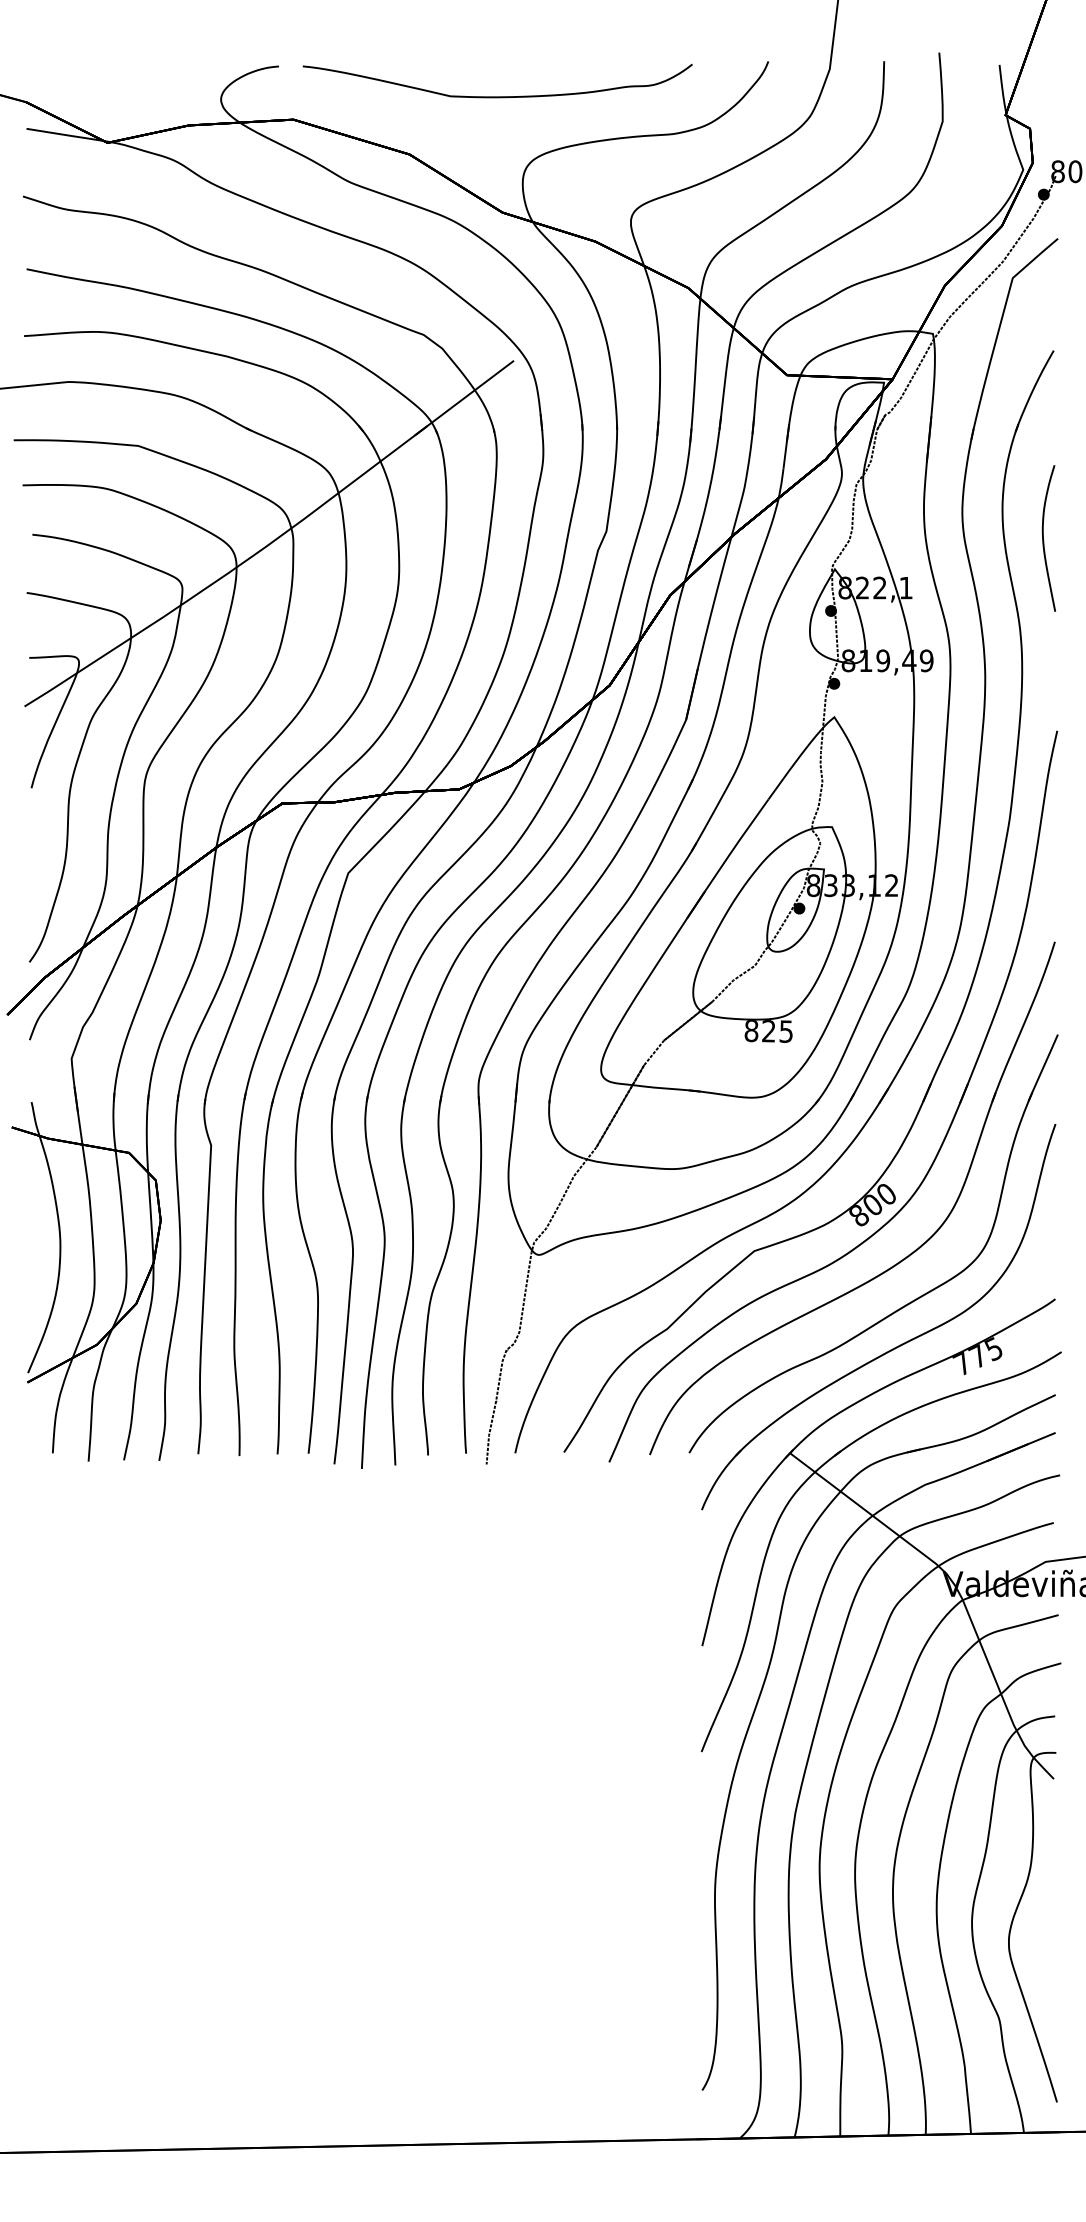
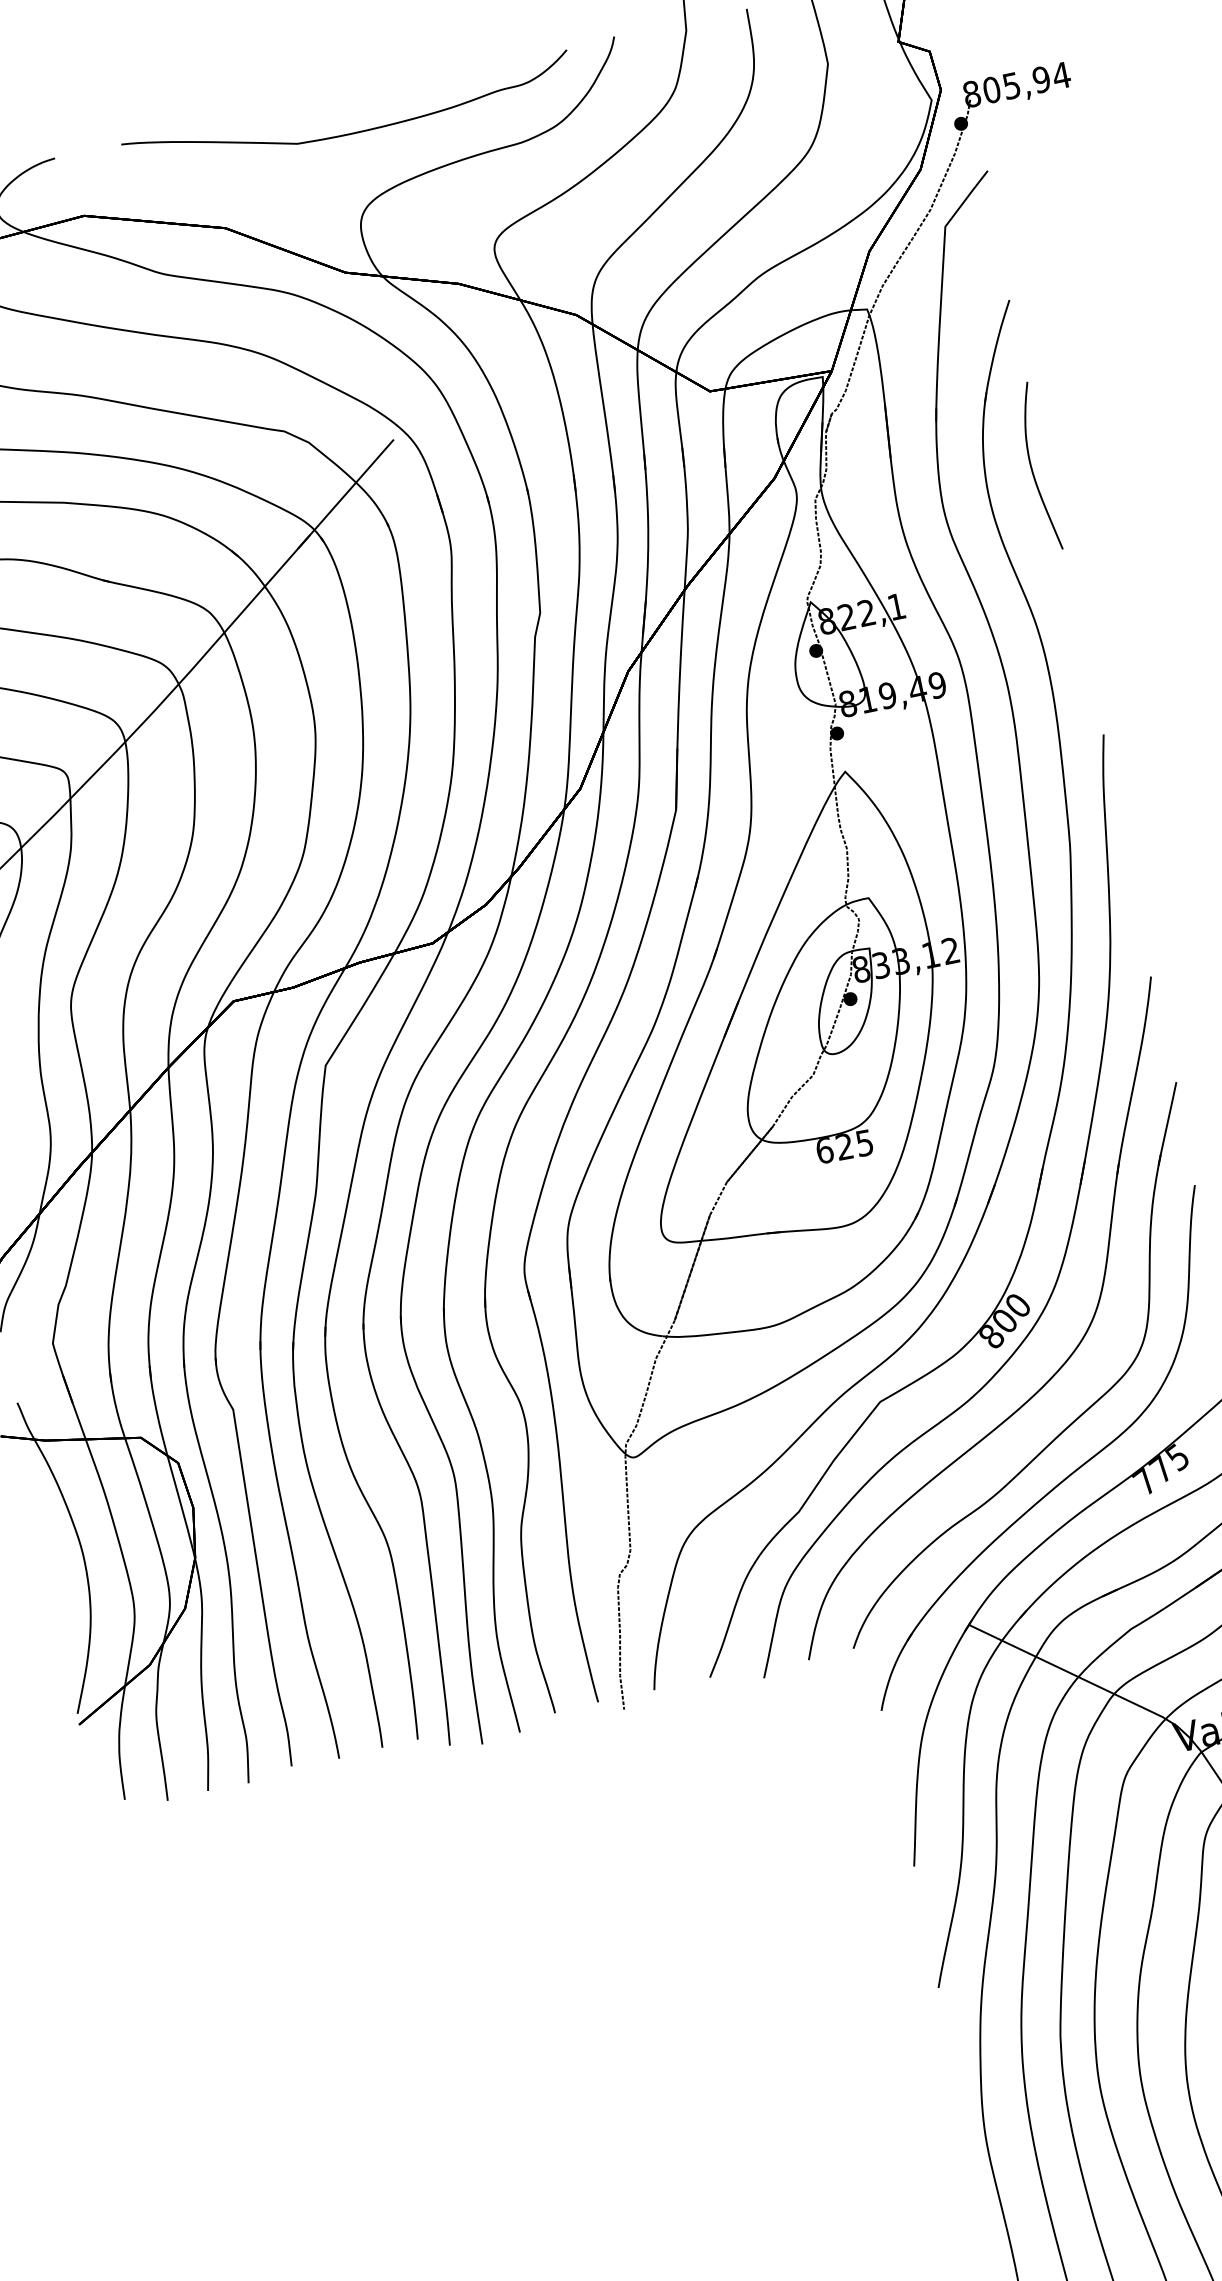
curve: (497, 96) -> (351, 132), moved
curve: (1044, 540) -> (1033, 470), moved
text: (751, 1030) -> (824, 1150), 825 -> 625

